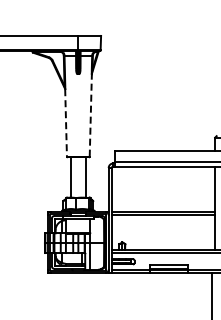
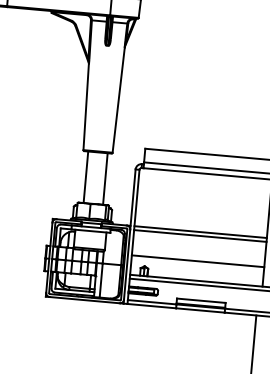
line: (90, 114) -> (118, 98), dashed -> solid
line: (66, 122) -> (86, 106), dashed -> solid
line: (163, 234) -> (198, 260), added

